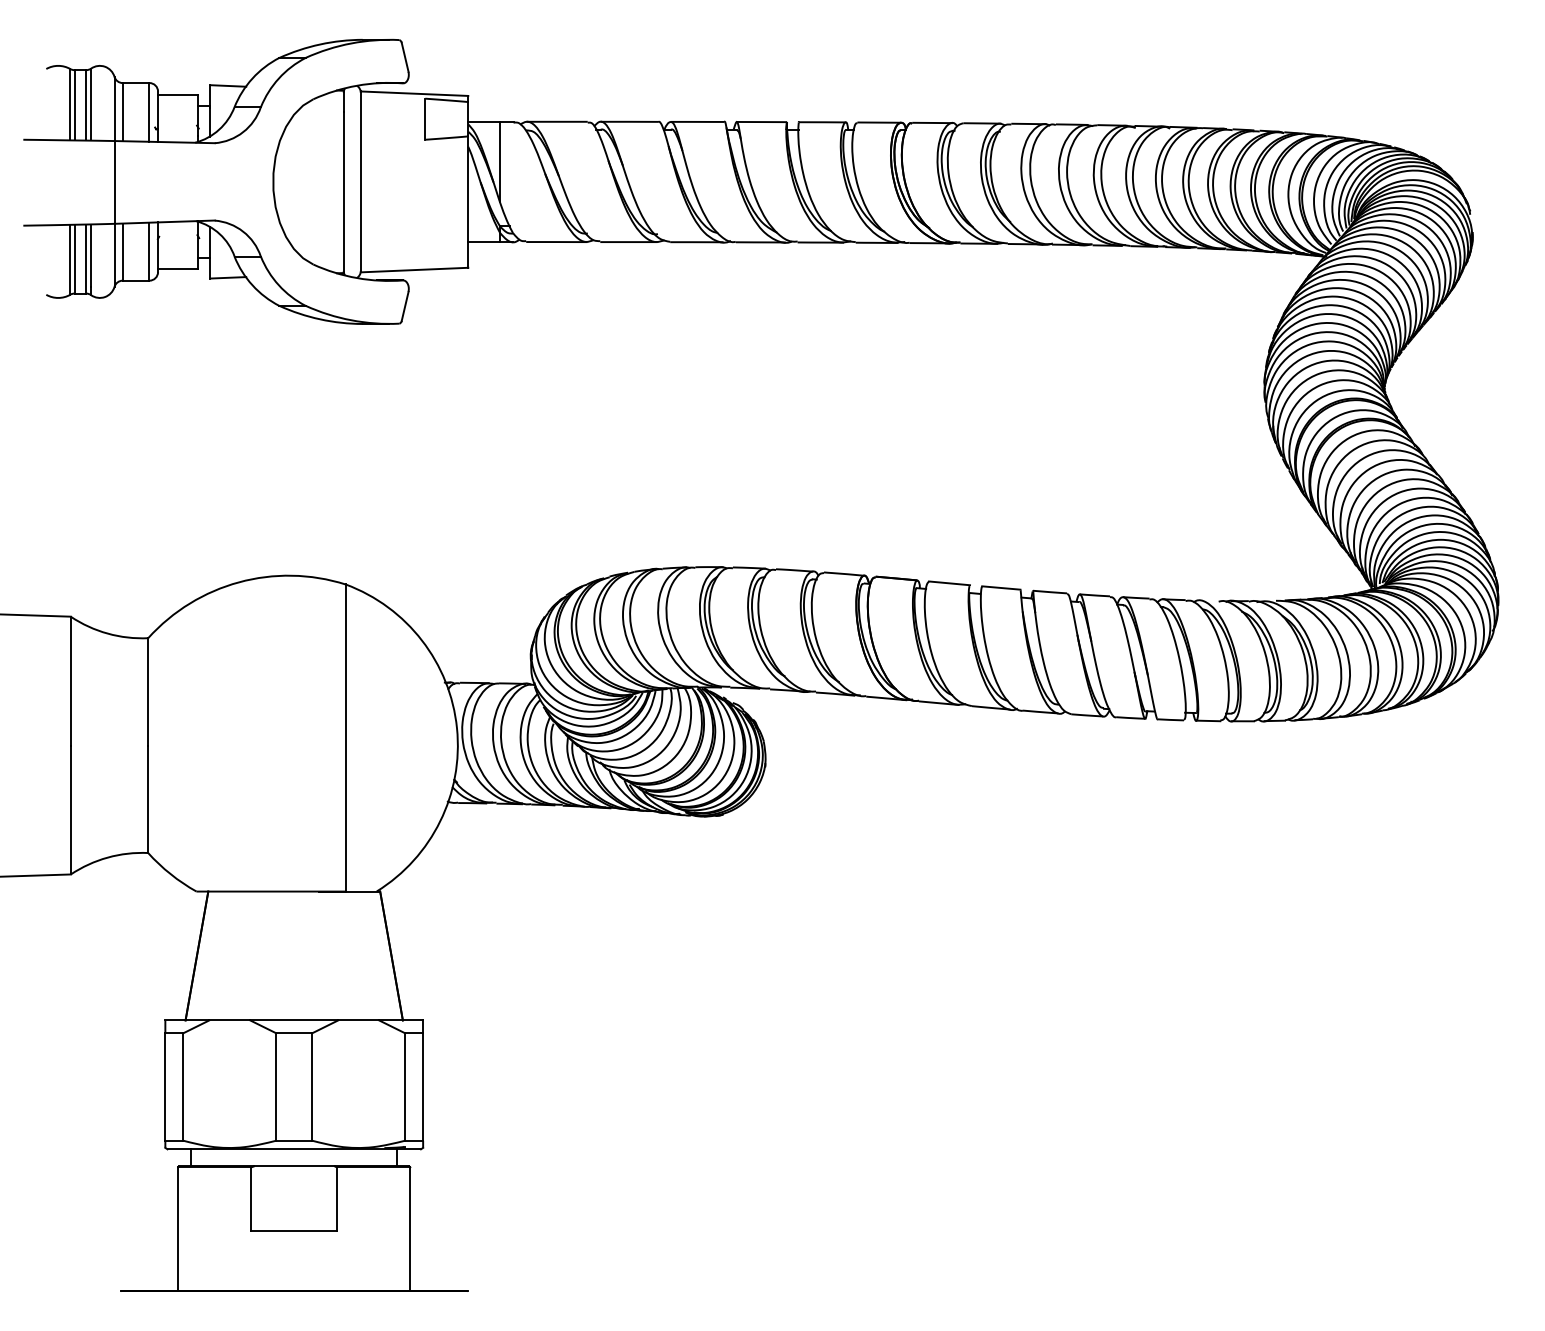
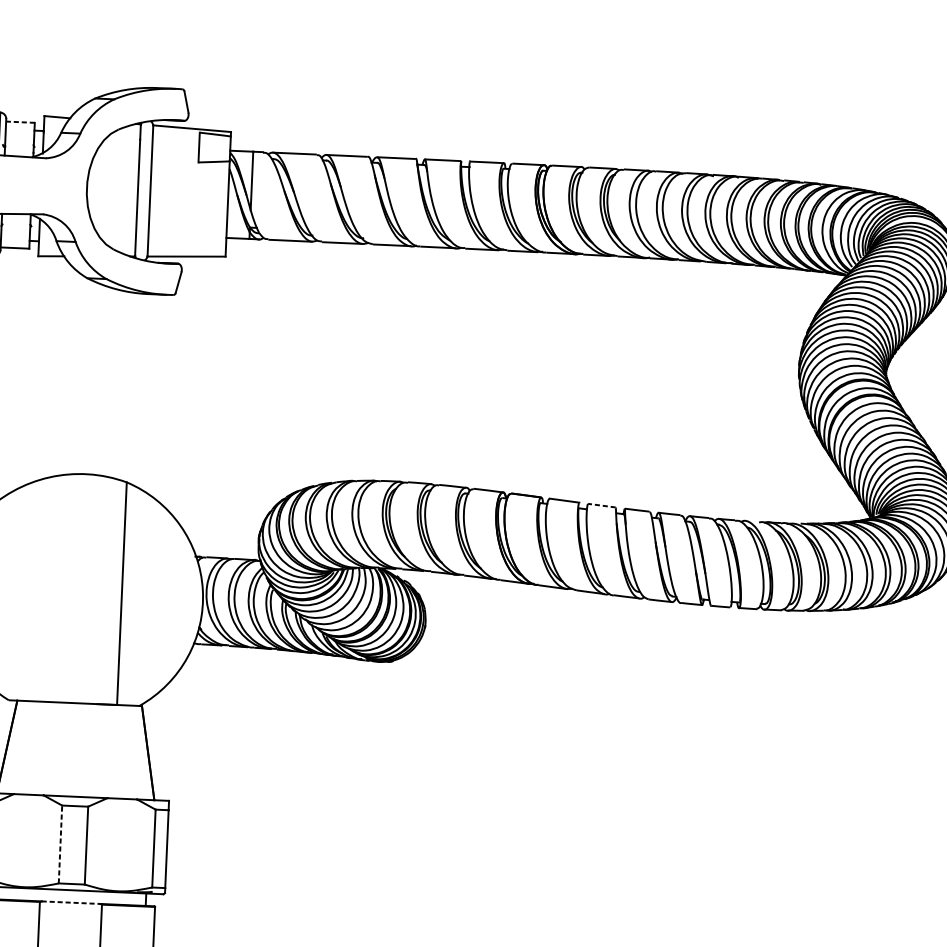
line: (177, 95) -> (20, 122), solid -> dashed
line: (1000, 587) -> (601, 505), solid -> dashed
line: (276, 1087) -> (60, 844), solid -> dashed
line: (294, 1166) -> (71, 902), solid -> dashed

